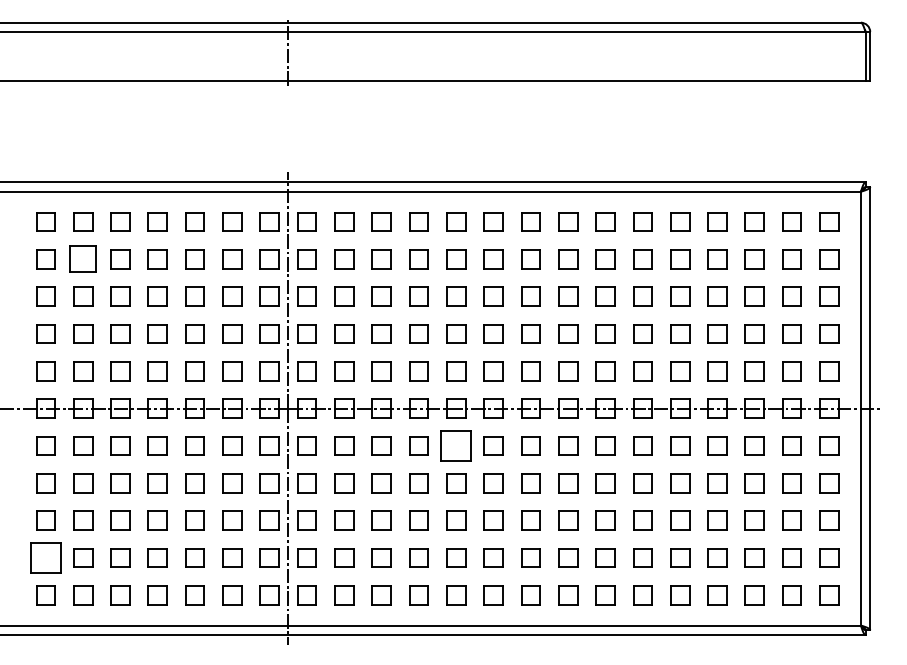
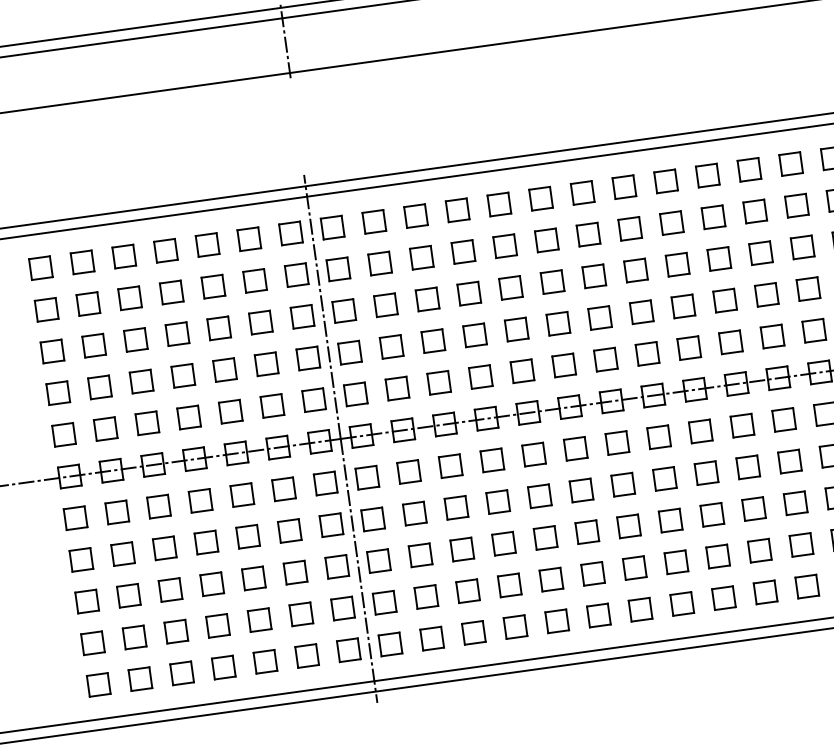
part: (83, 259) -> (88, 304), size x0.71
part: (456, 445) -> (534, 454), size x0.62
part: (45, 557) -> (92, 642), size x0.62

